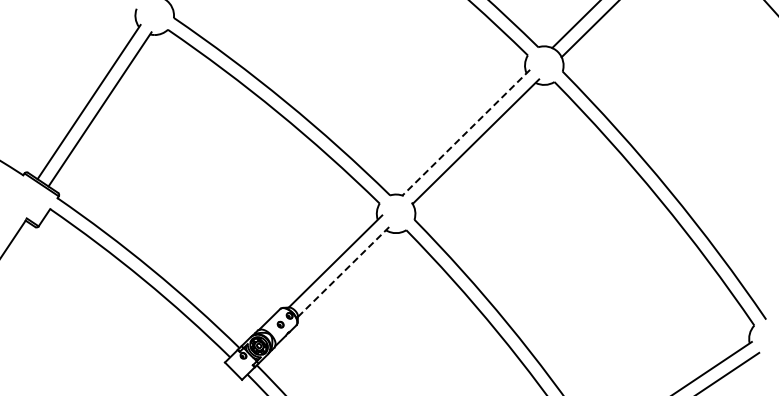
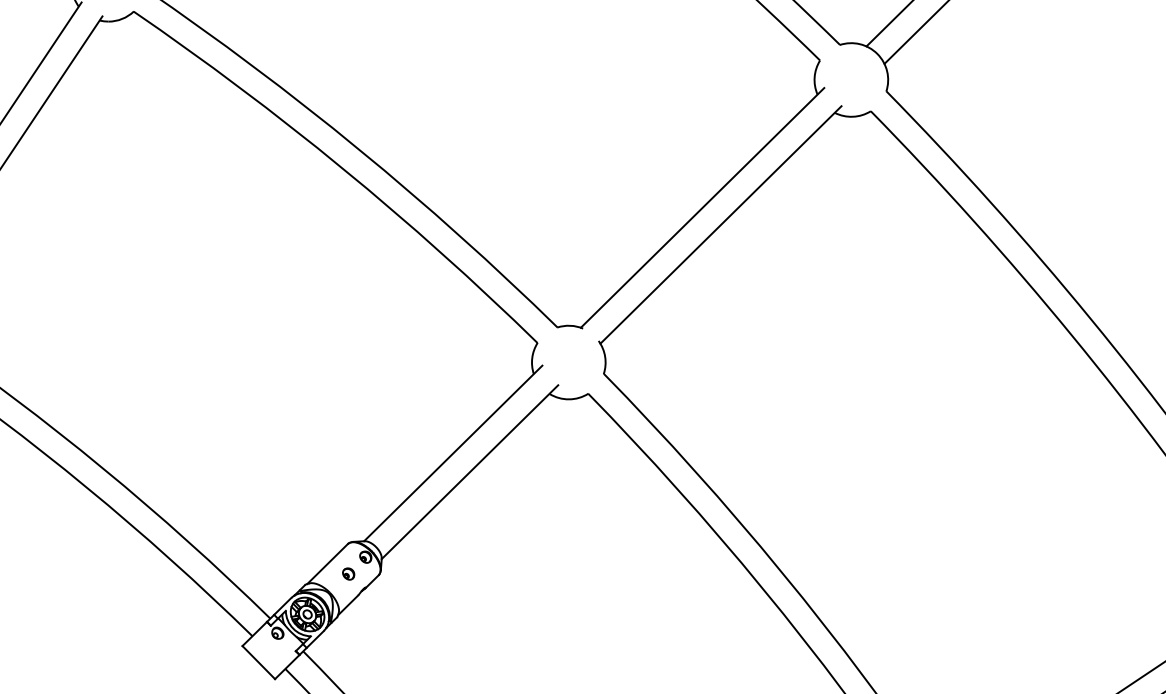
line: (466, 132) -> (702, 207), dashed -> solid
line: (344, 271) -> (470, 472), dashed -> solid

